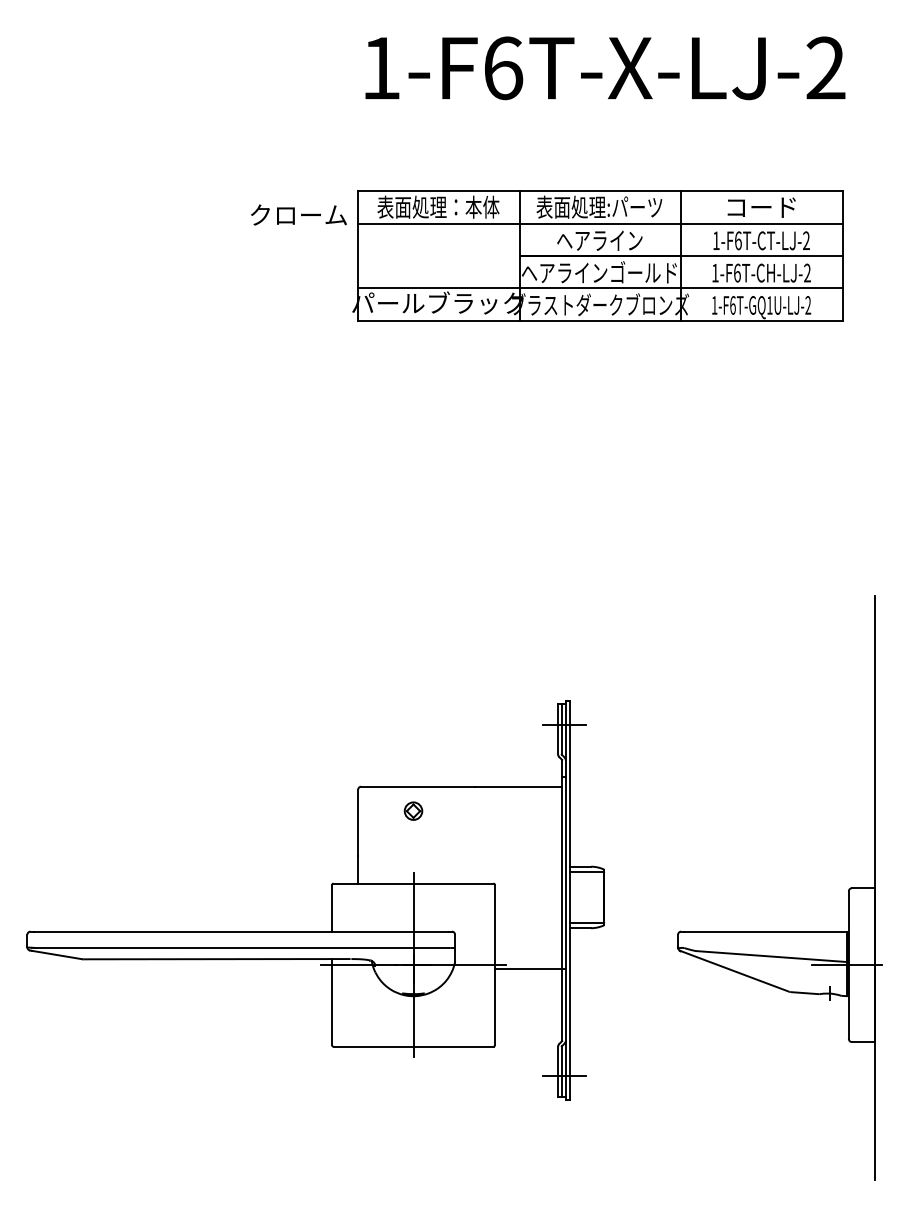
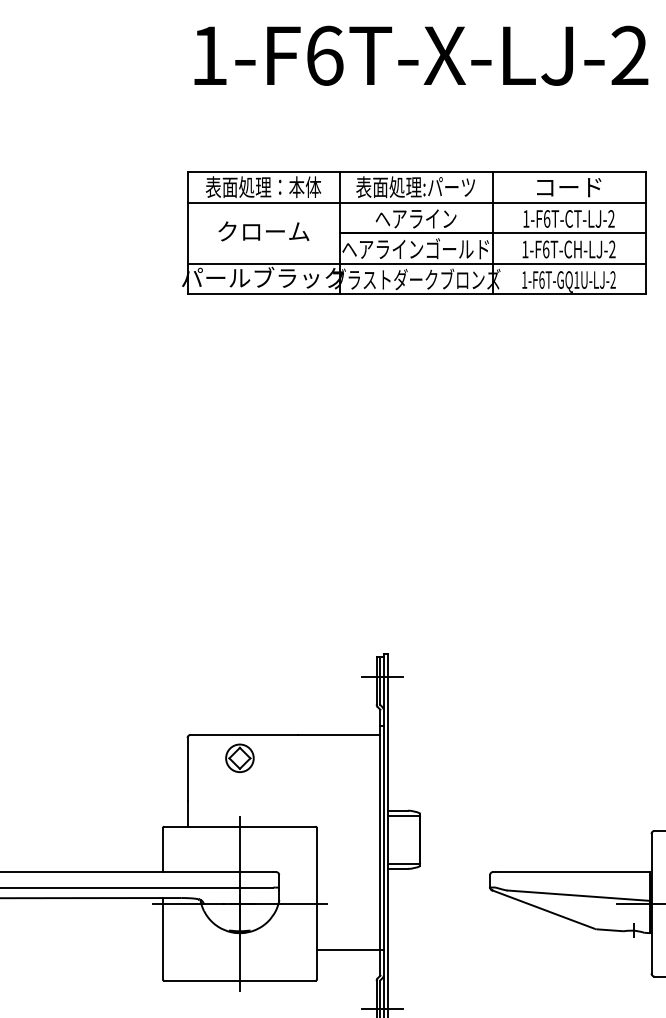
text: (298, 214) -> (263, 230), moved
part: (413, 810) -> (239, 757), size x1.67
line: (530, 969) -> (350, 950), moved

